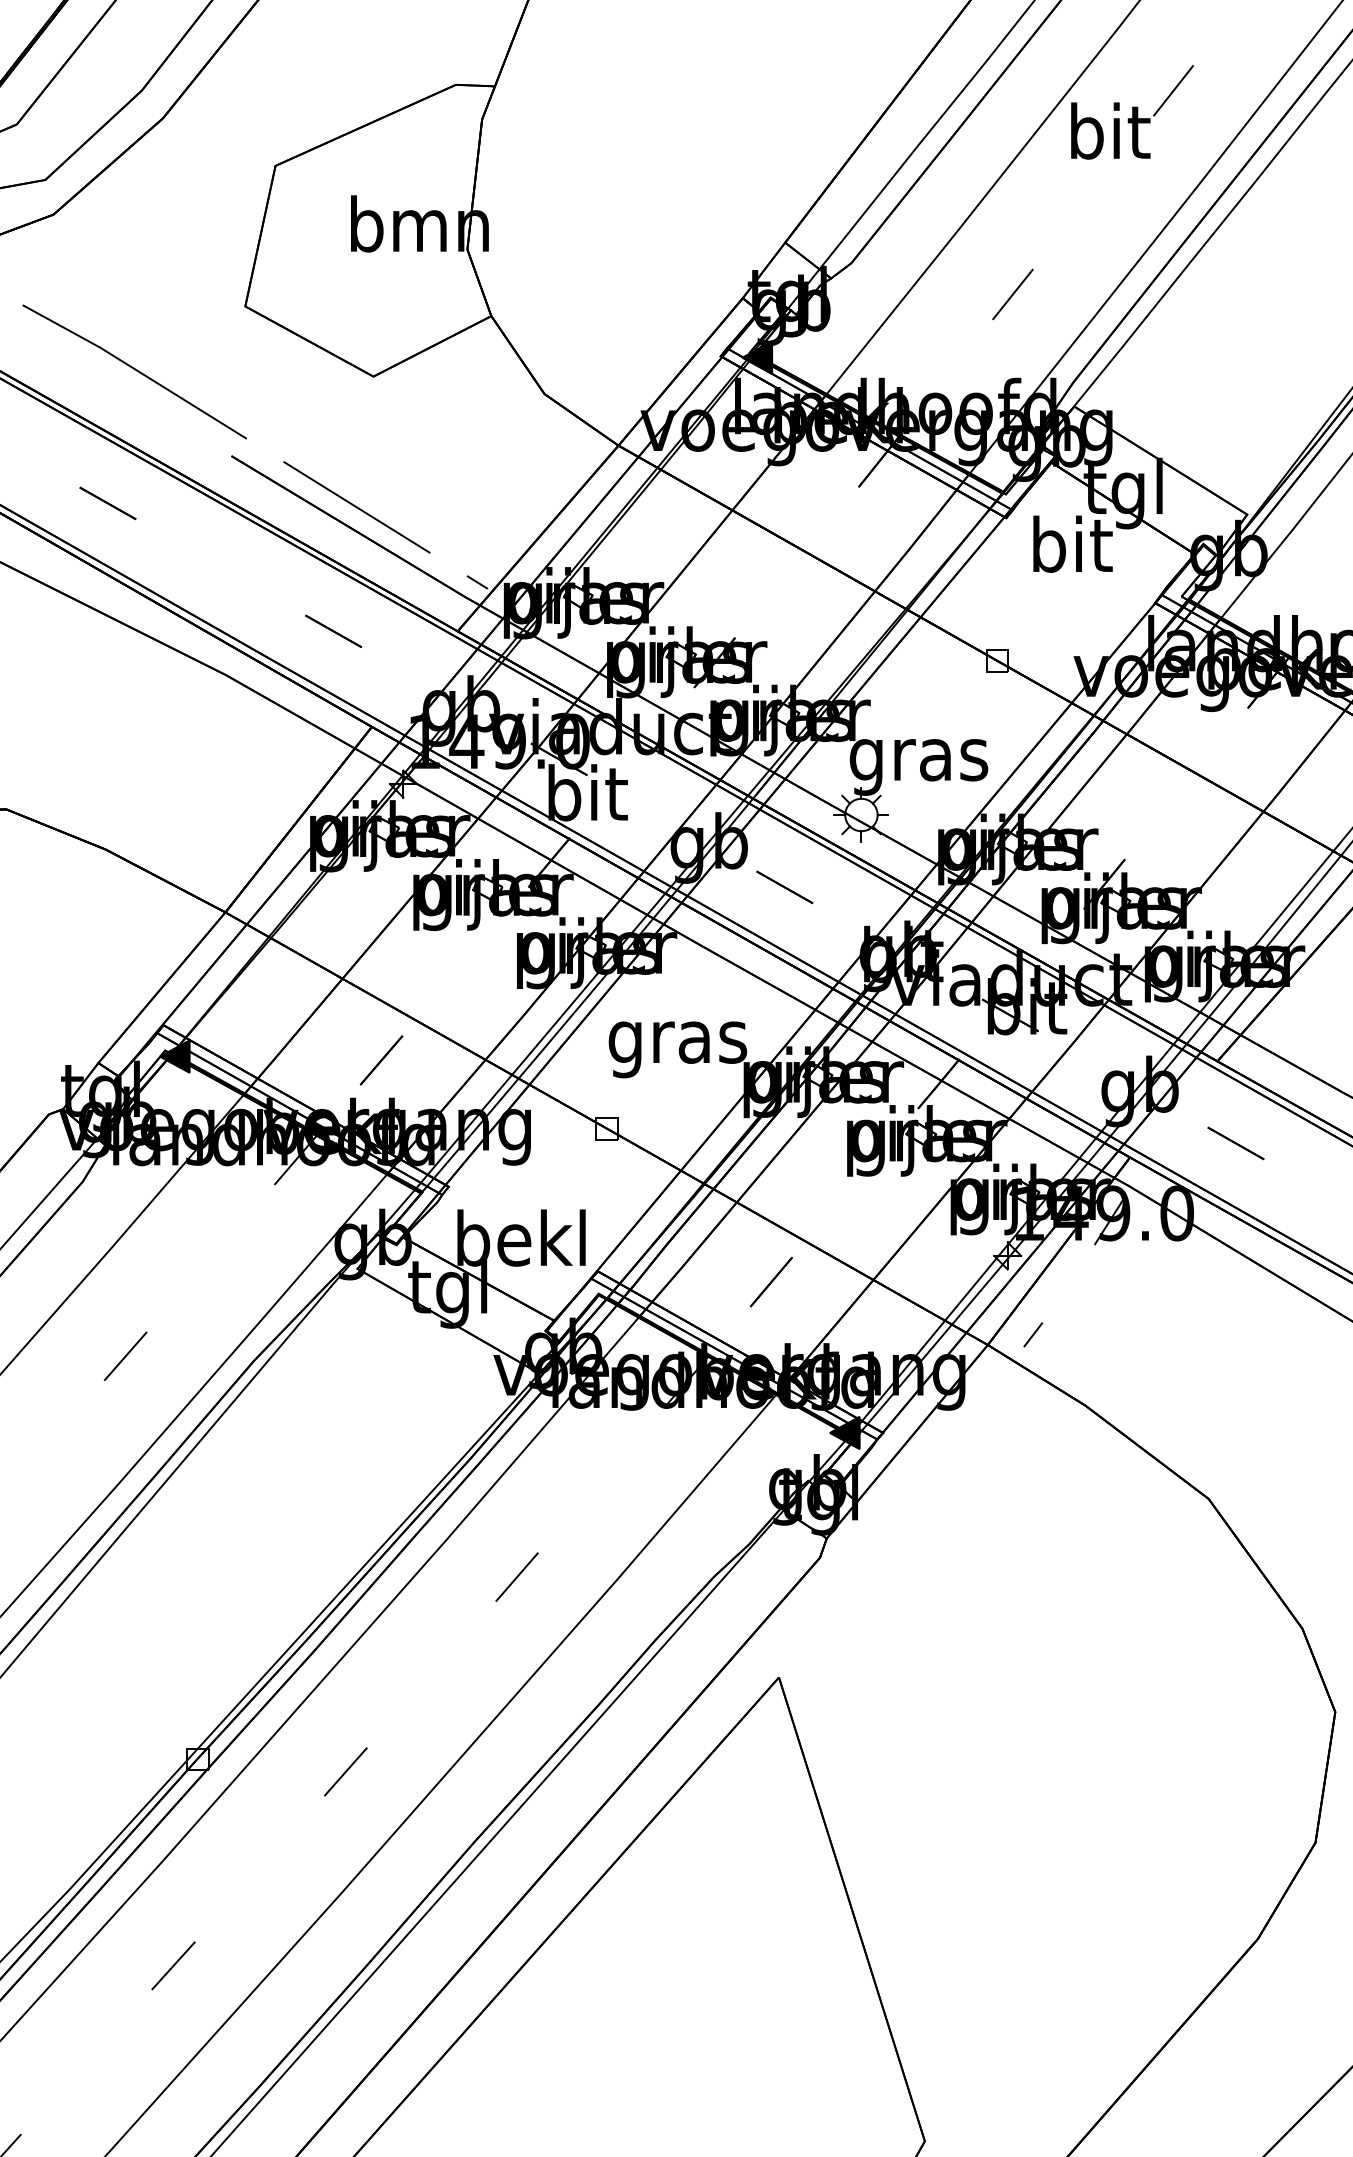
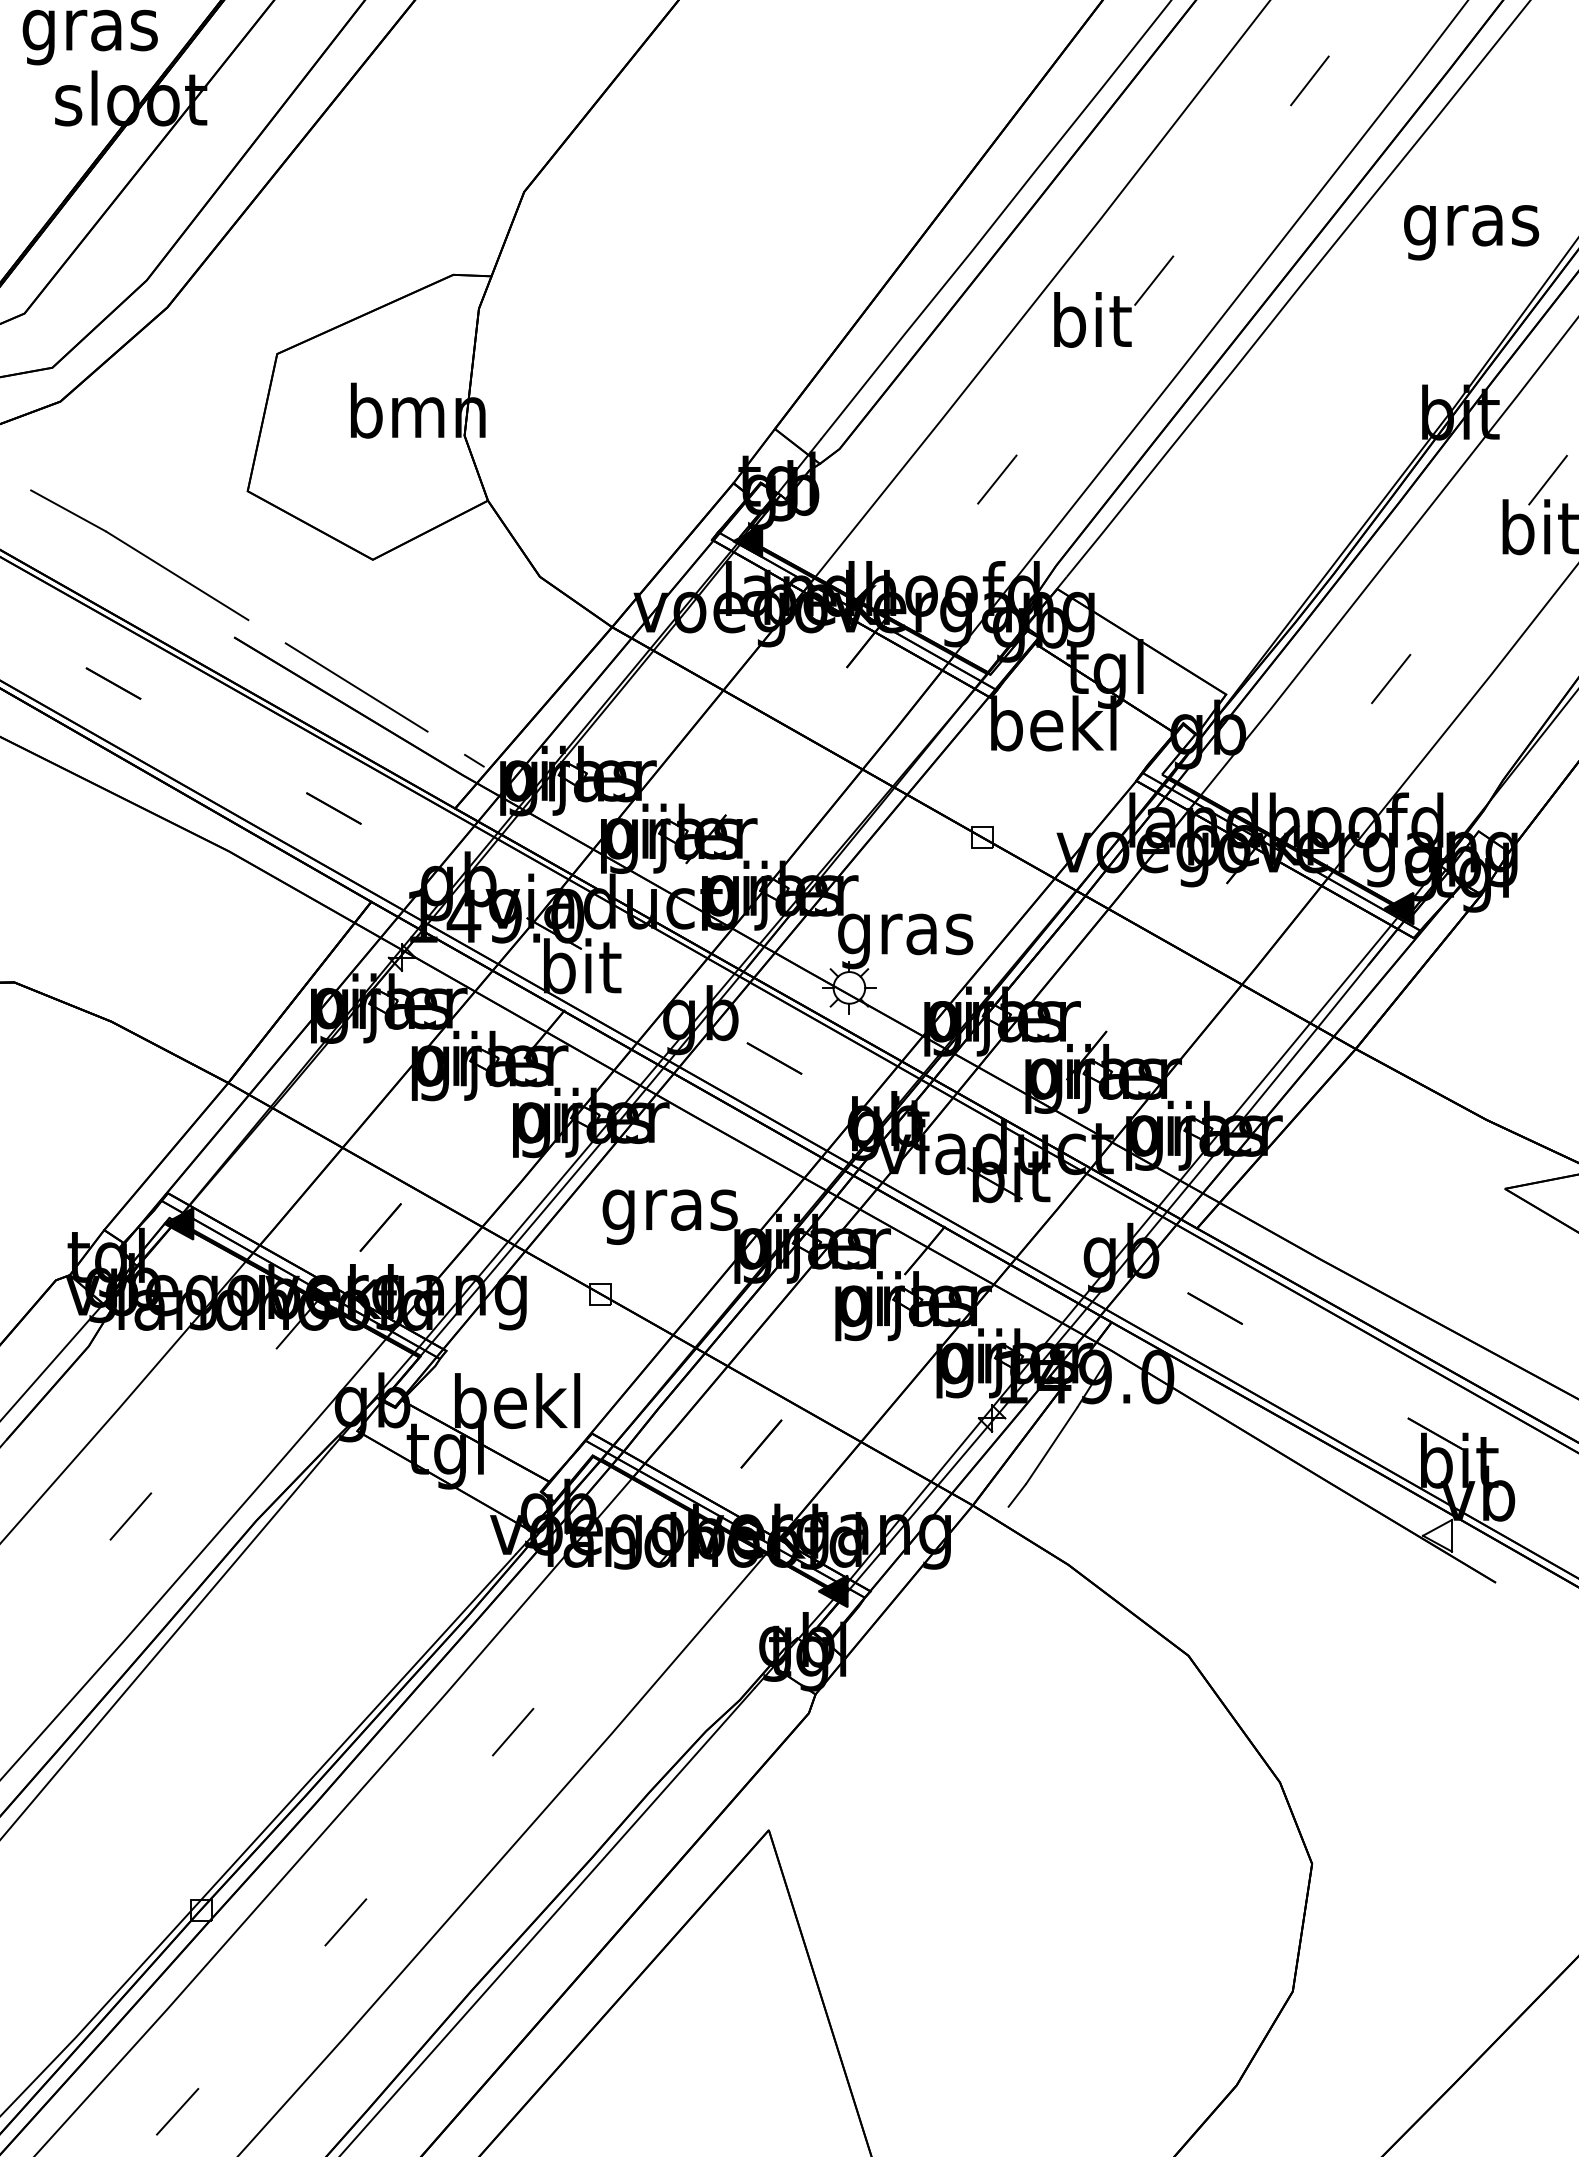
text: (1070, 544) -> (1053, 723), bit -> bekl
line: (1068, 1283) -> (1051, 1445), added

